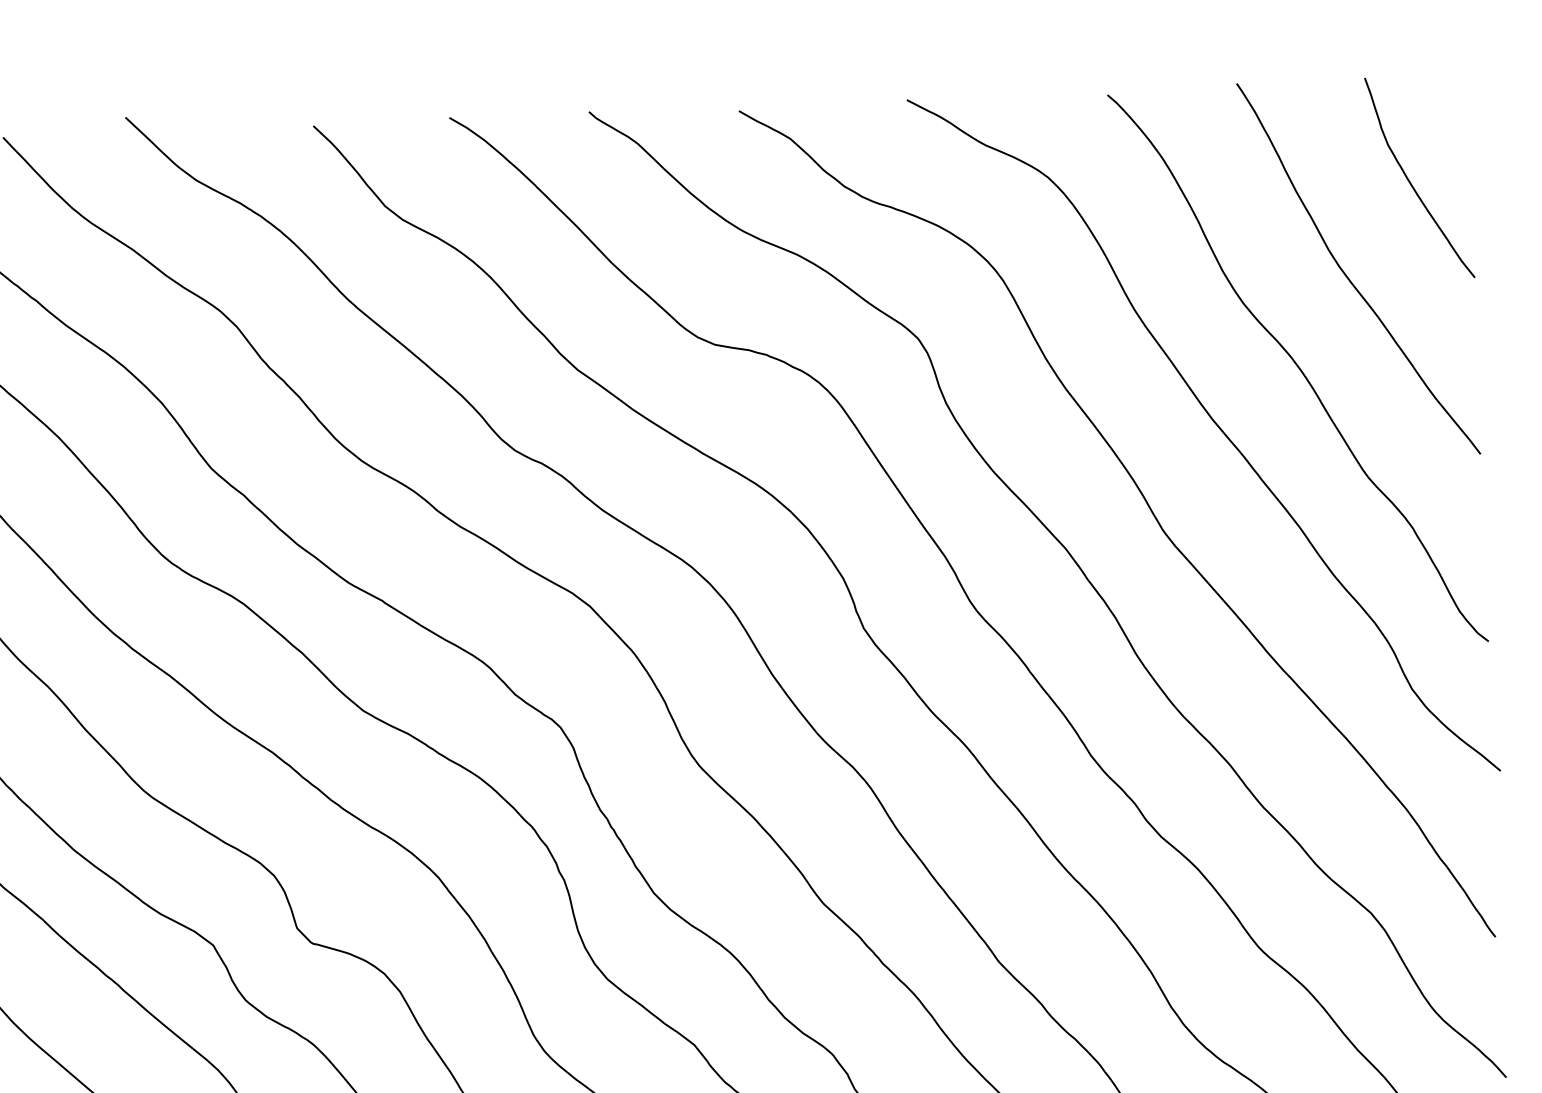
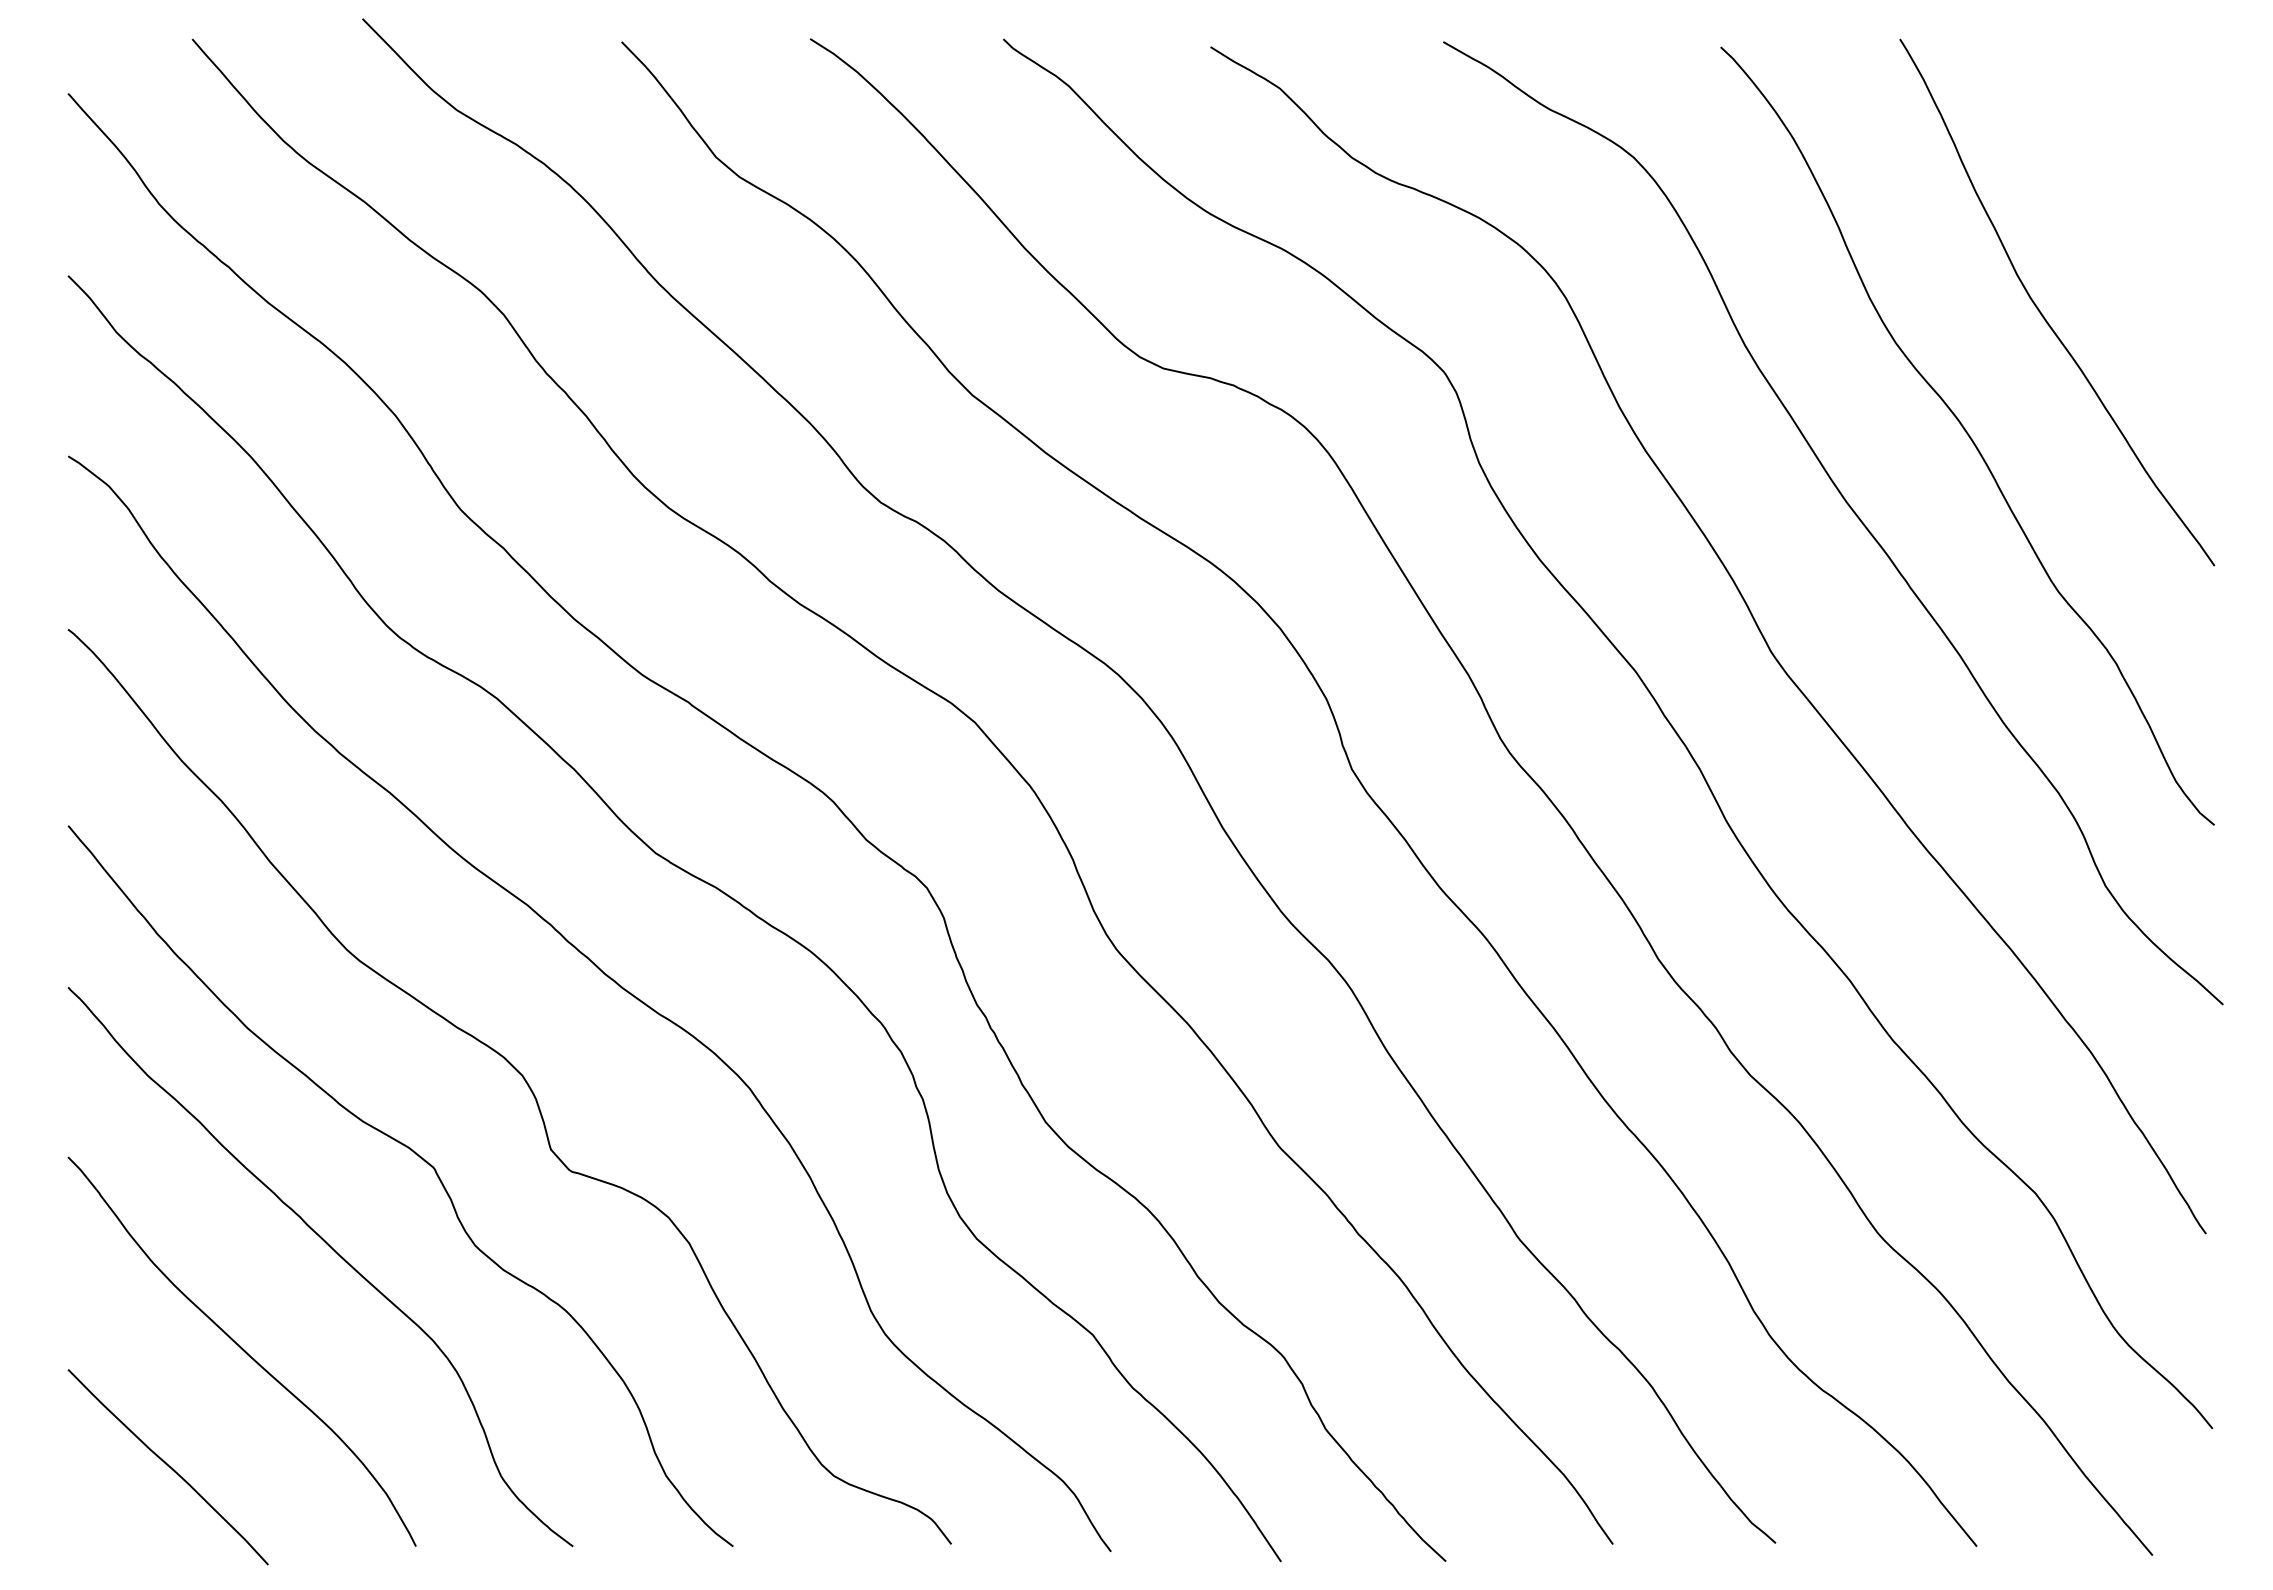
curve: (1410, 182) -> (2134, 186), removed

